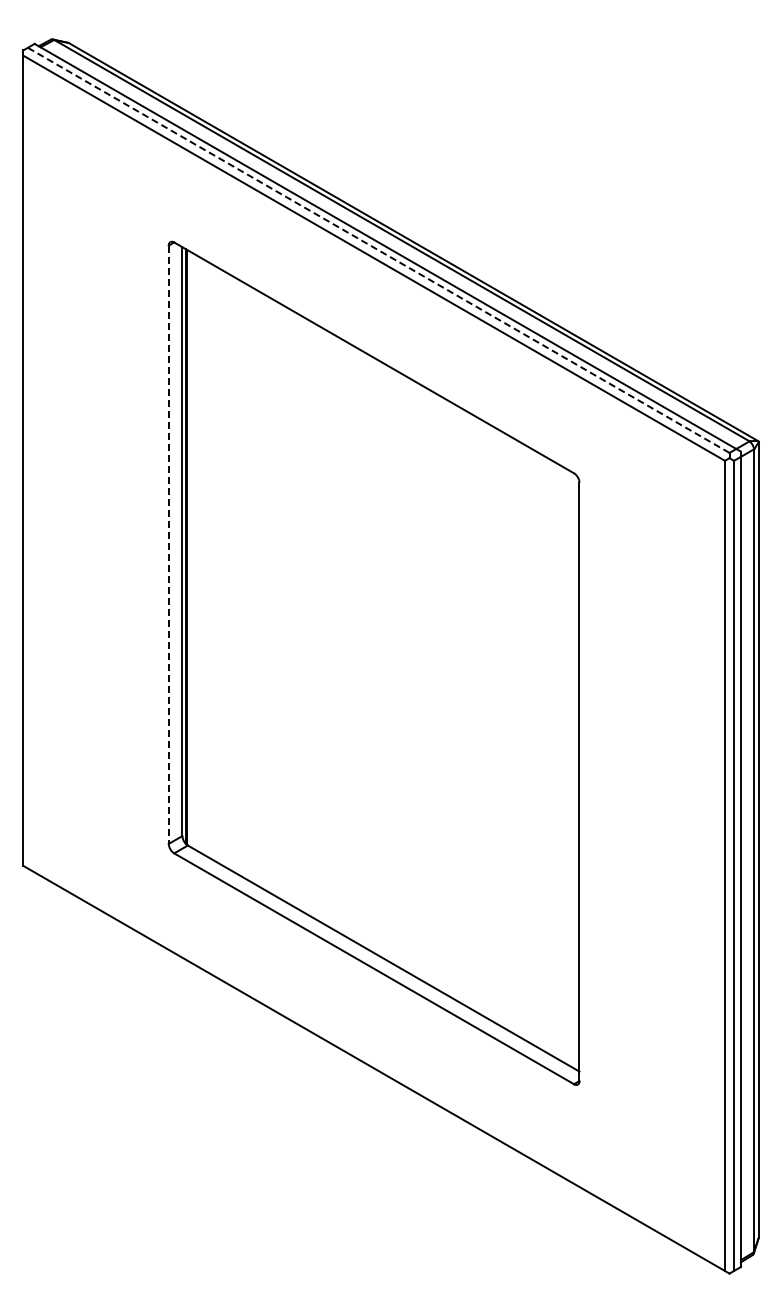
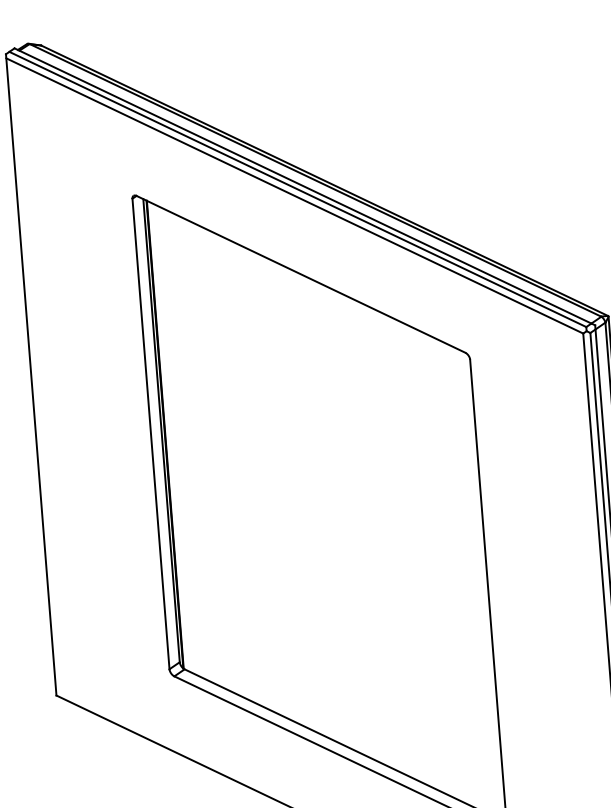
line: (378, 250) -> (297, 189), dashed -> solid
line: (168, 545) -> (150, 434), dashed -> solid

